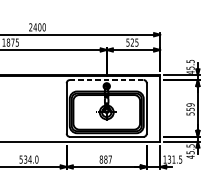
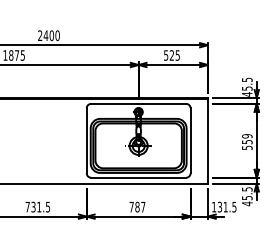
line: (106, 79) -> (138, 103), dashed -> solid
text: (28, 159) -> (37, 207), 534.0 -> 731.5
text: (101, 159) -> (131, 206), 887 -> 787

